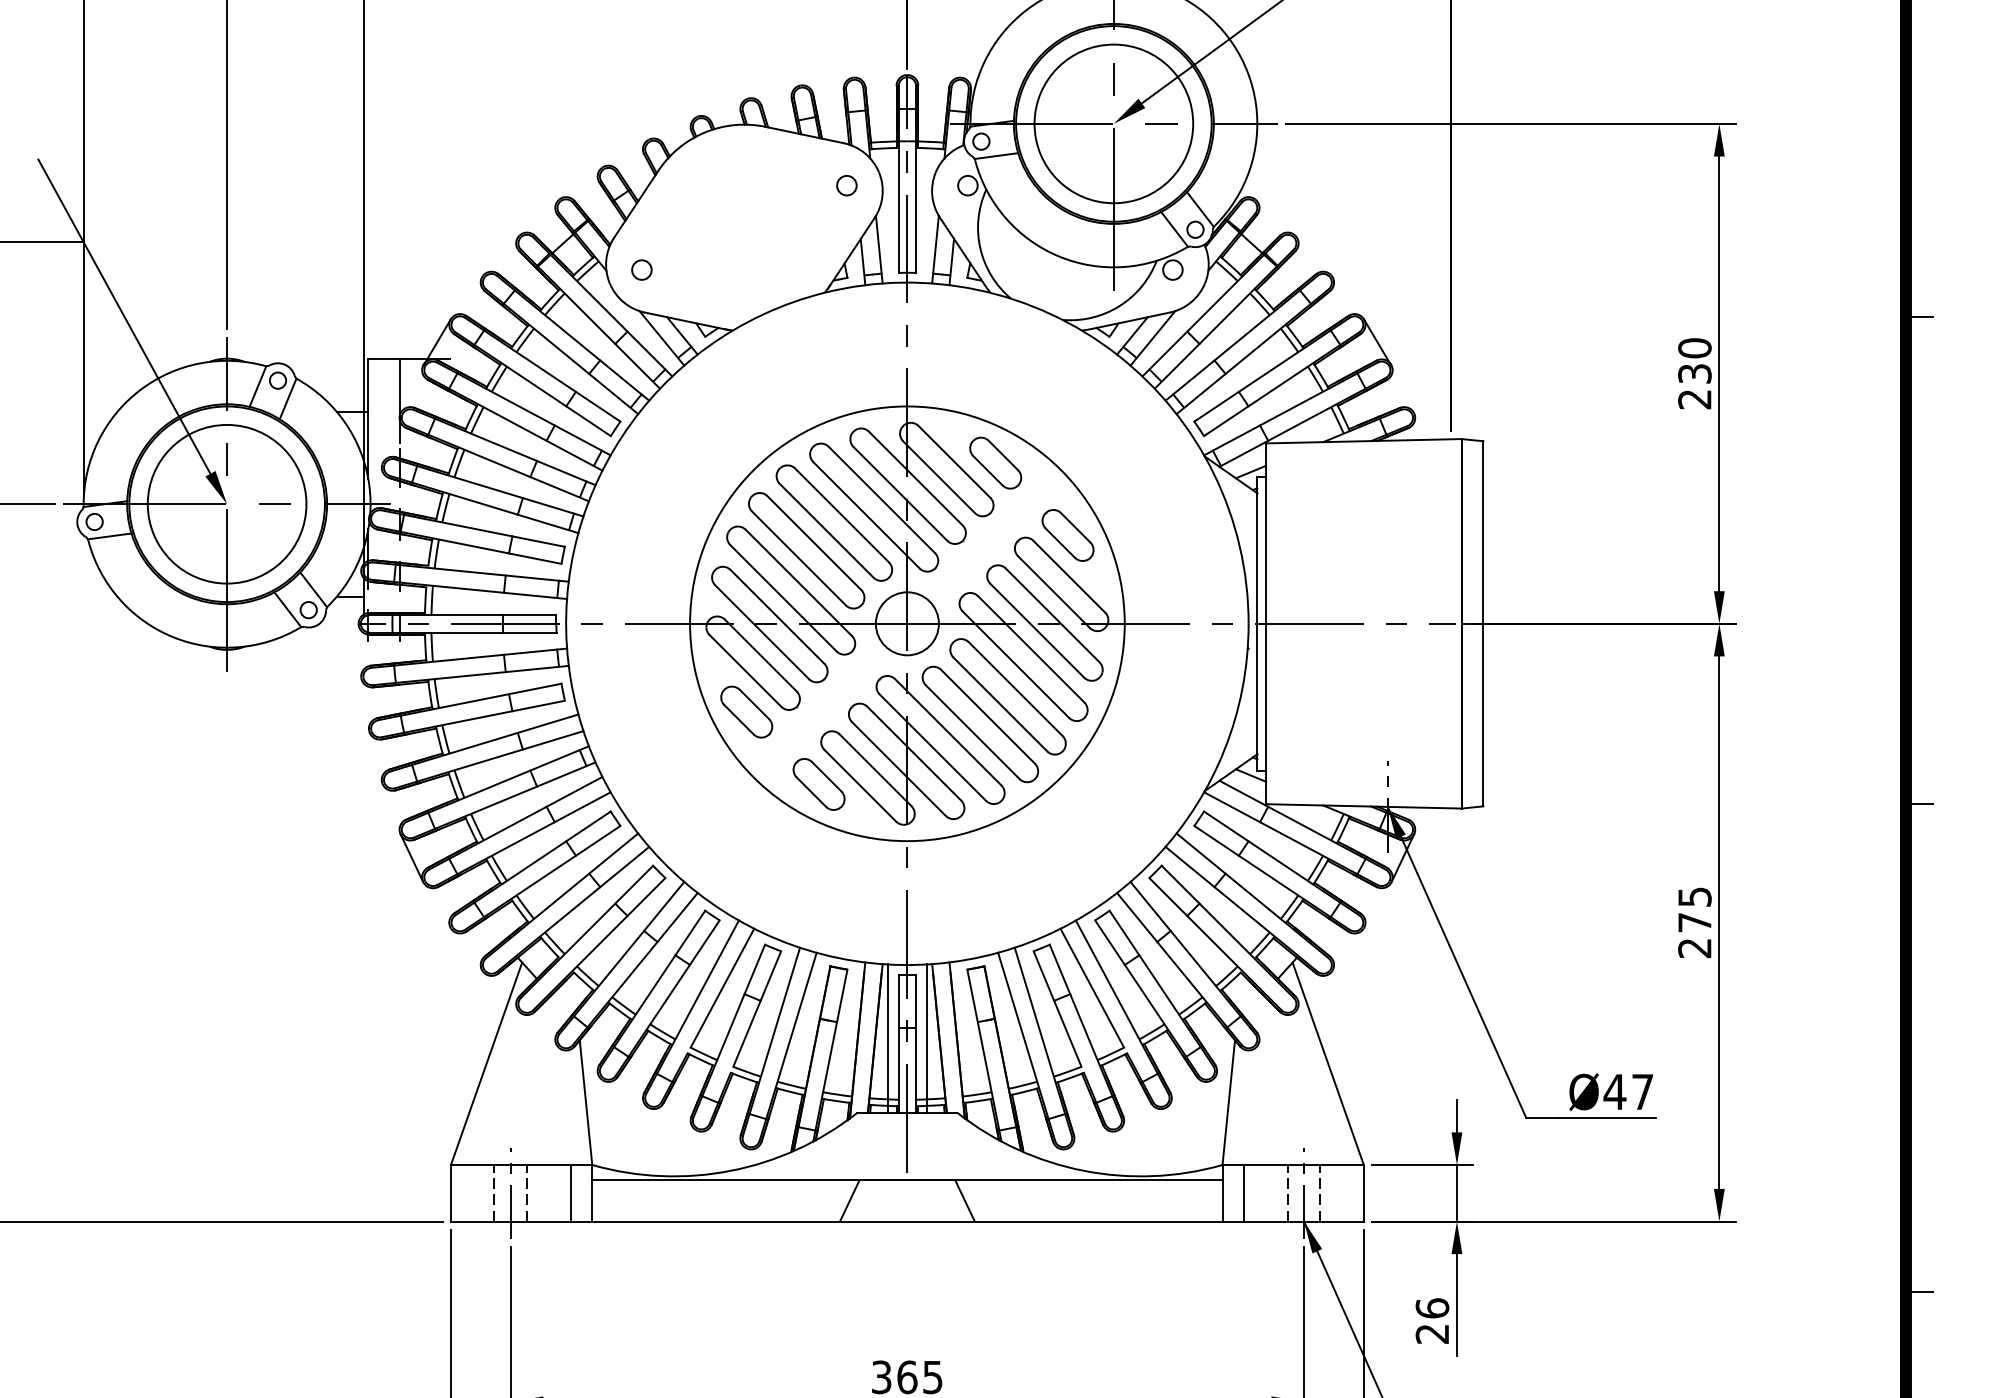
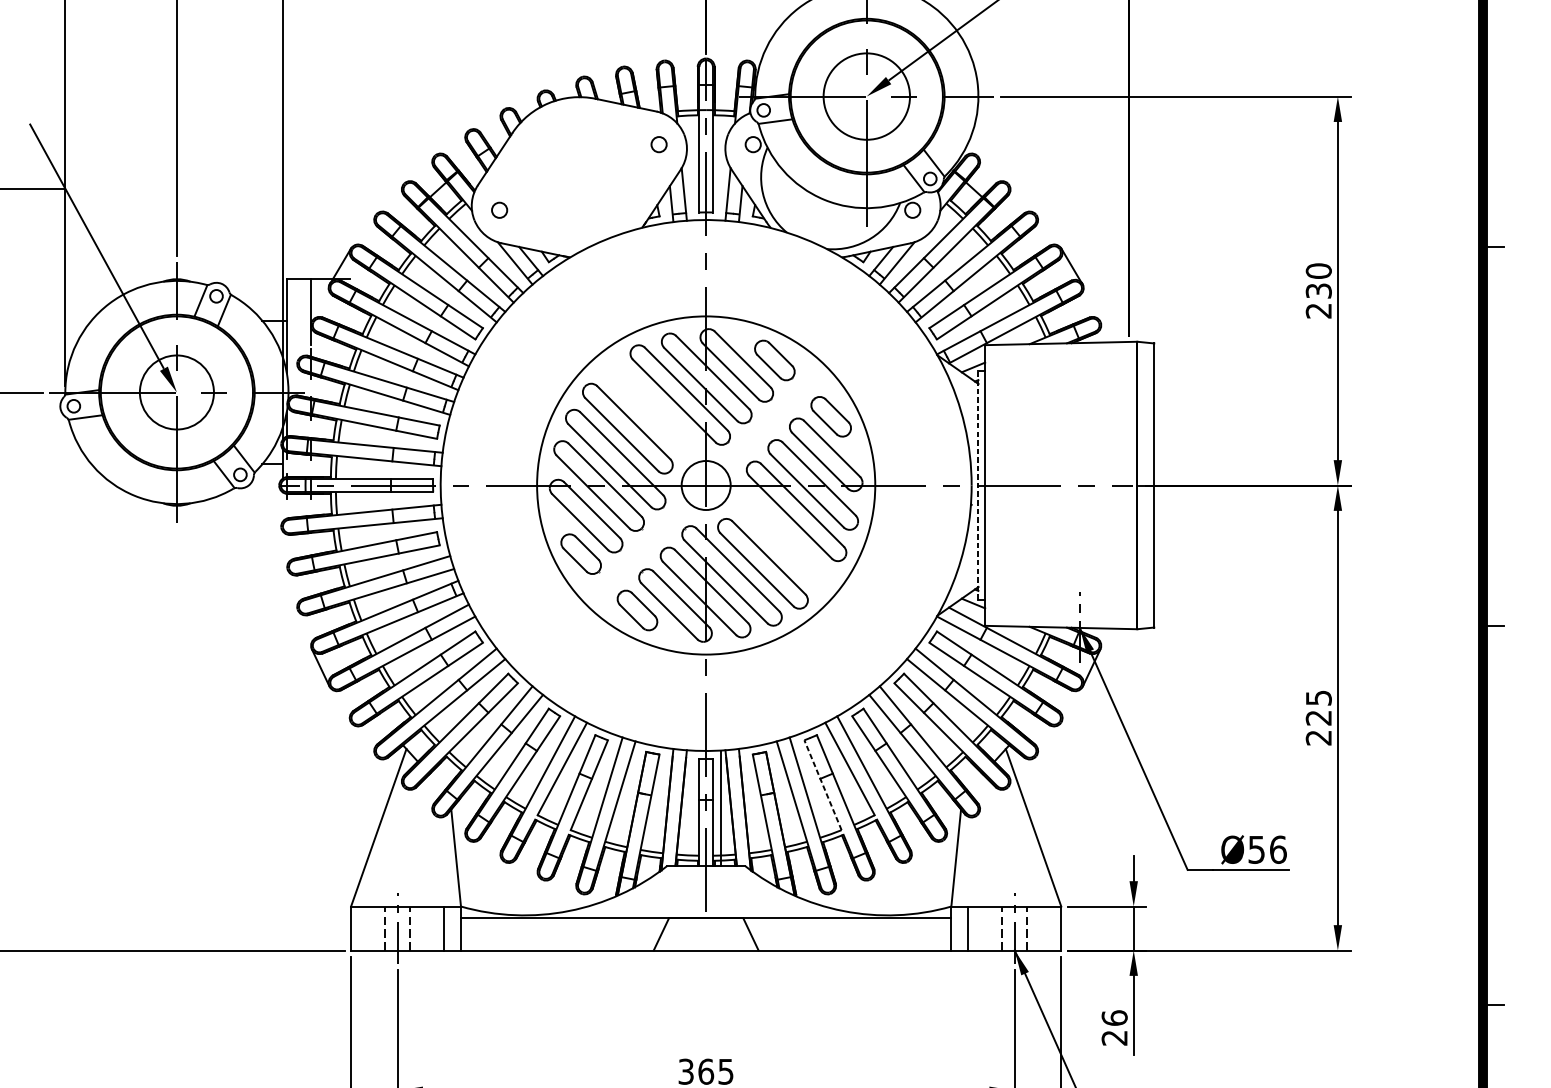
circle: (1113, 123) -> (866, 96), size x0.7
circle: (226, 503) -> (176, 391), size x0.6
part: (834, 522) -> (649, 406), removed
line: (1257, 623) -> (978, 485), solid -> dashed
part: (1007, 696) -> (784, 542), removed
text: (1694, 922) -> (1318, 717), 275 -> 225
line: (1057, 1008) -> (822, 784), solid -> dashed
line: (887, 1038) -> (690, 808), removed
text: (1628, 1091) -> (1267, 849), Ø47 -> Ø56

